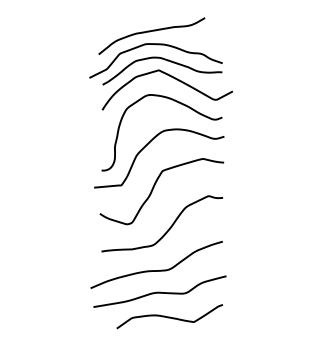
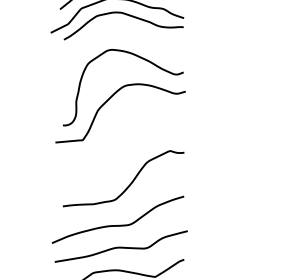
curve: (171, 77) -> (132, 32), removed
curve: (154, 187) -> (115, 142), removed

